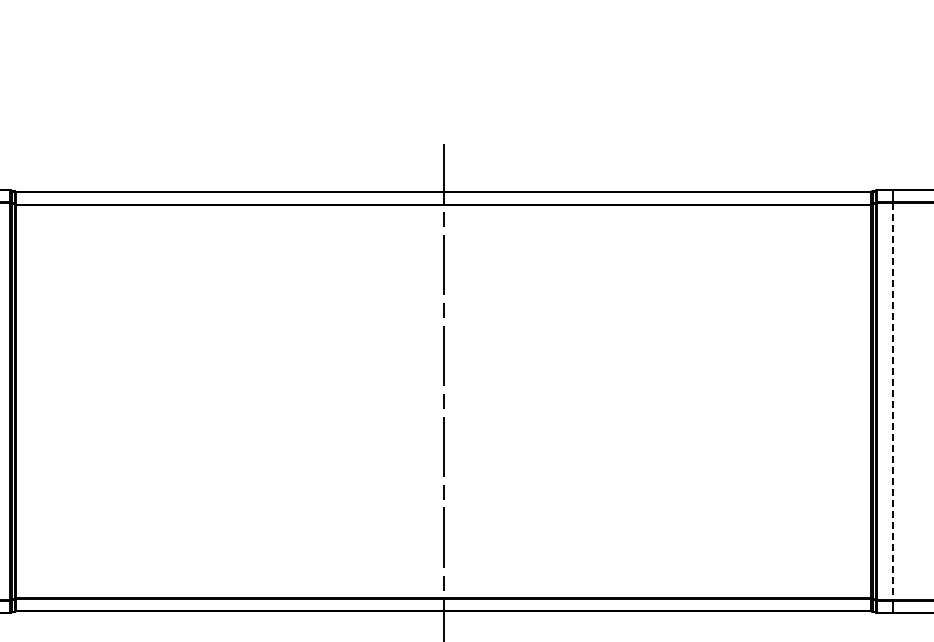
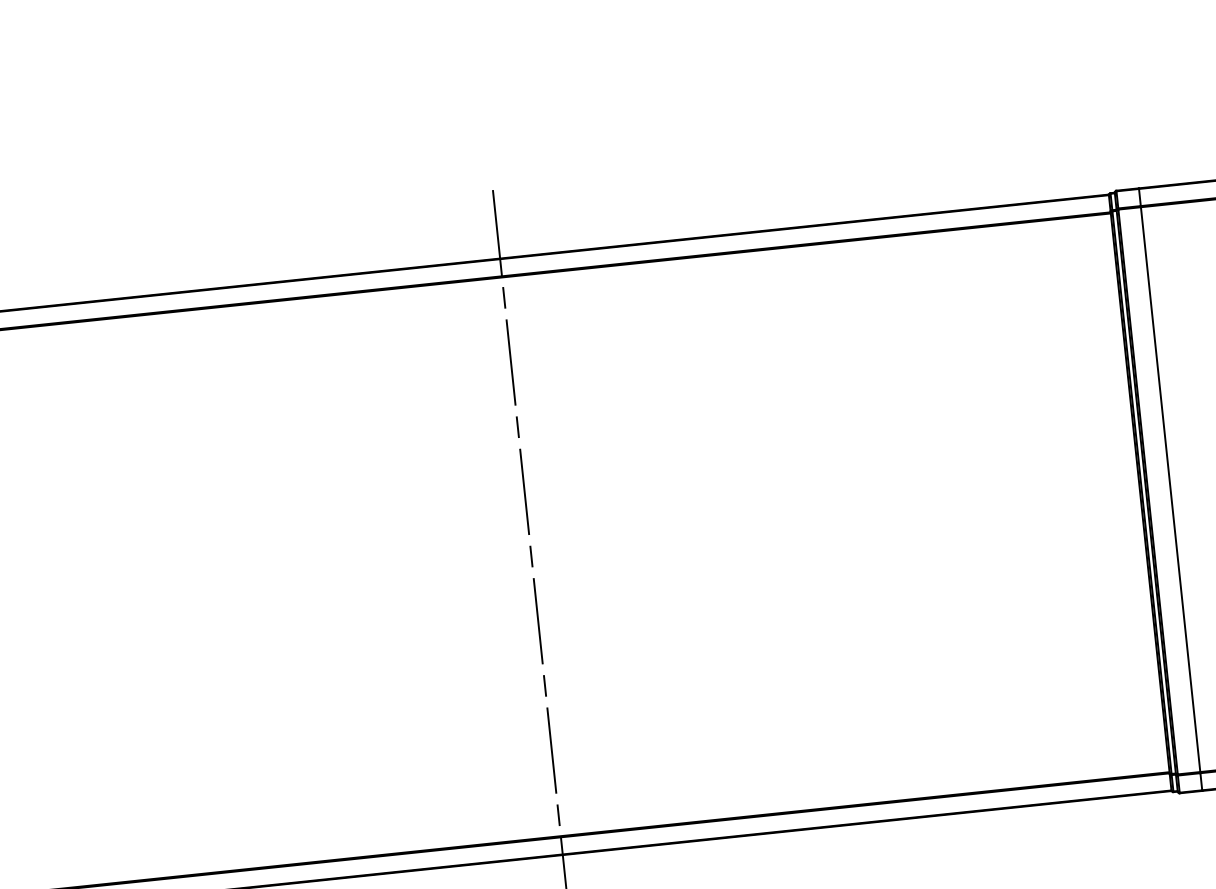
line: (892, 402) -> (1170, 490), dashed -> solid

